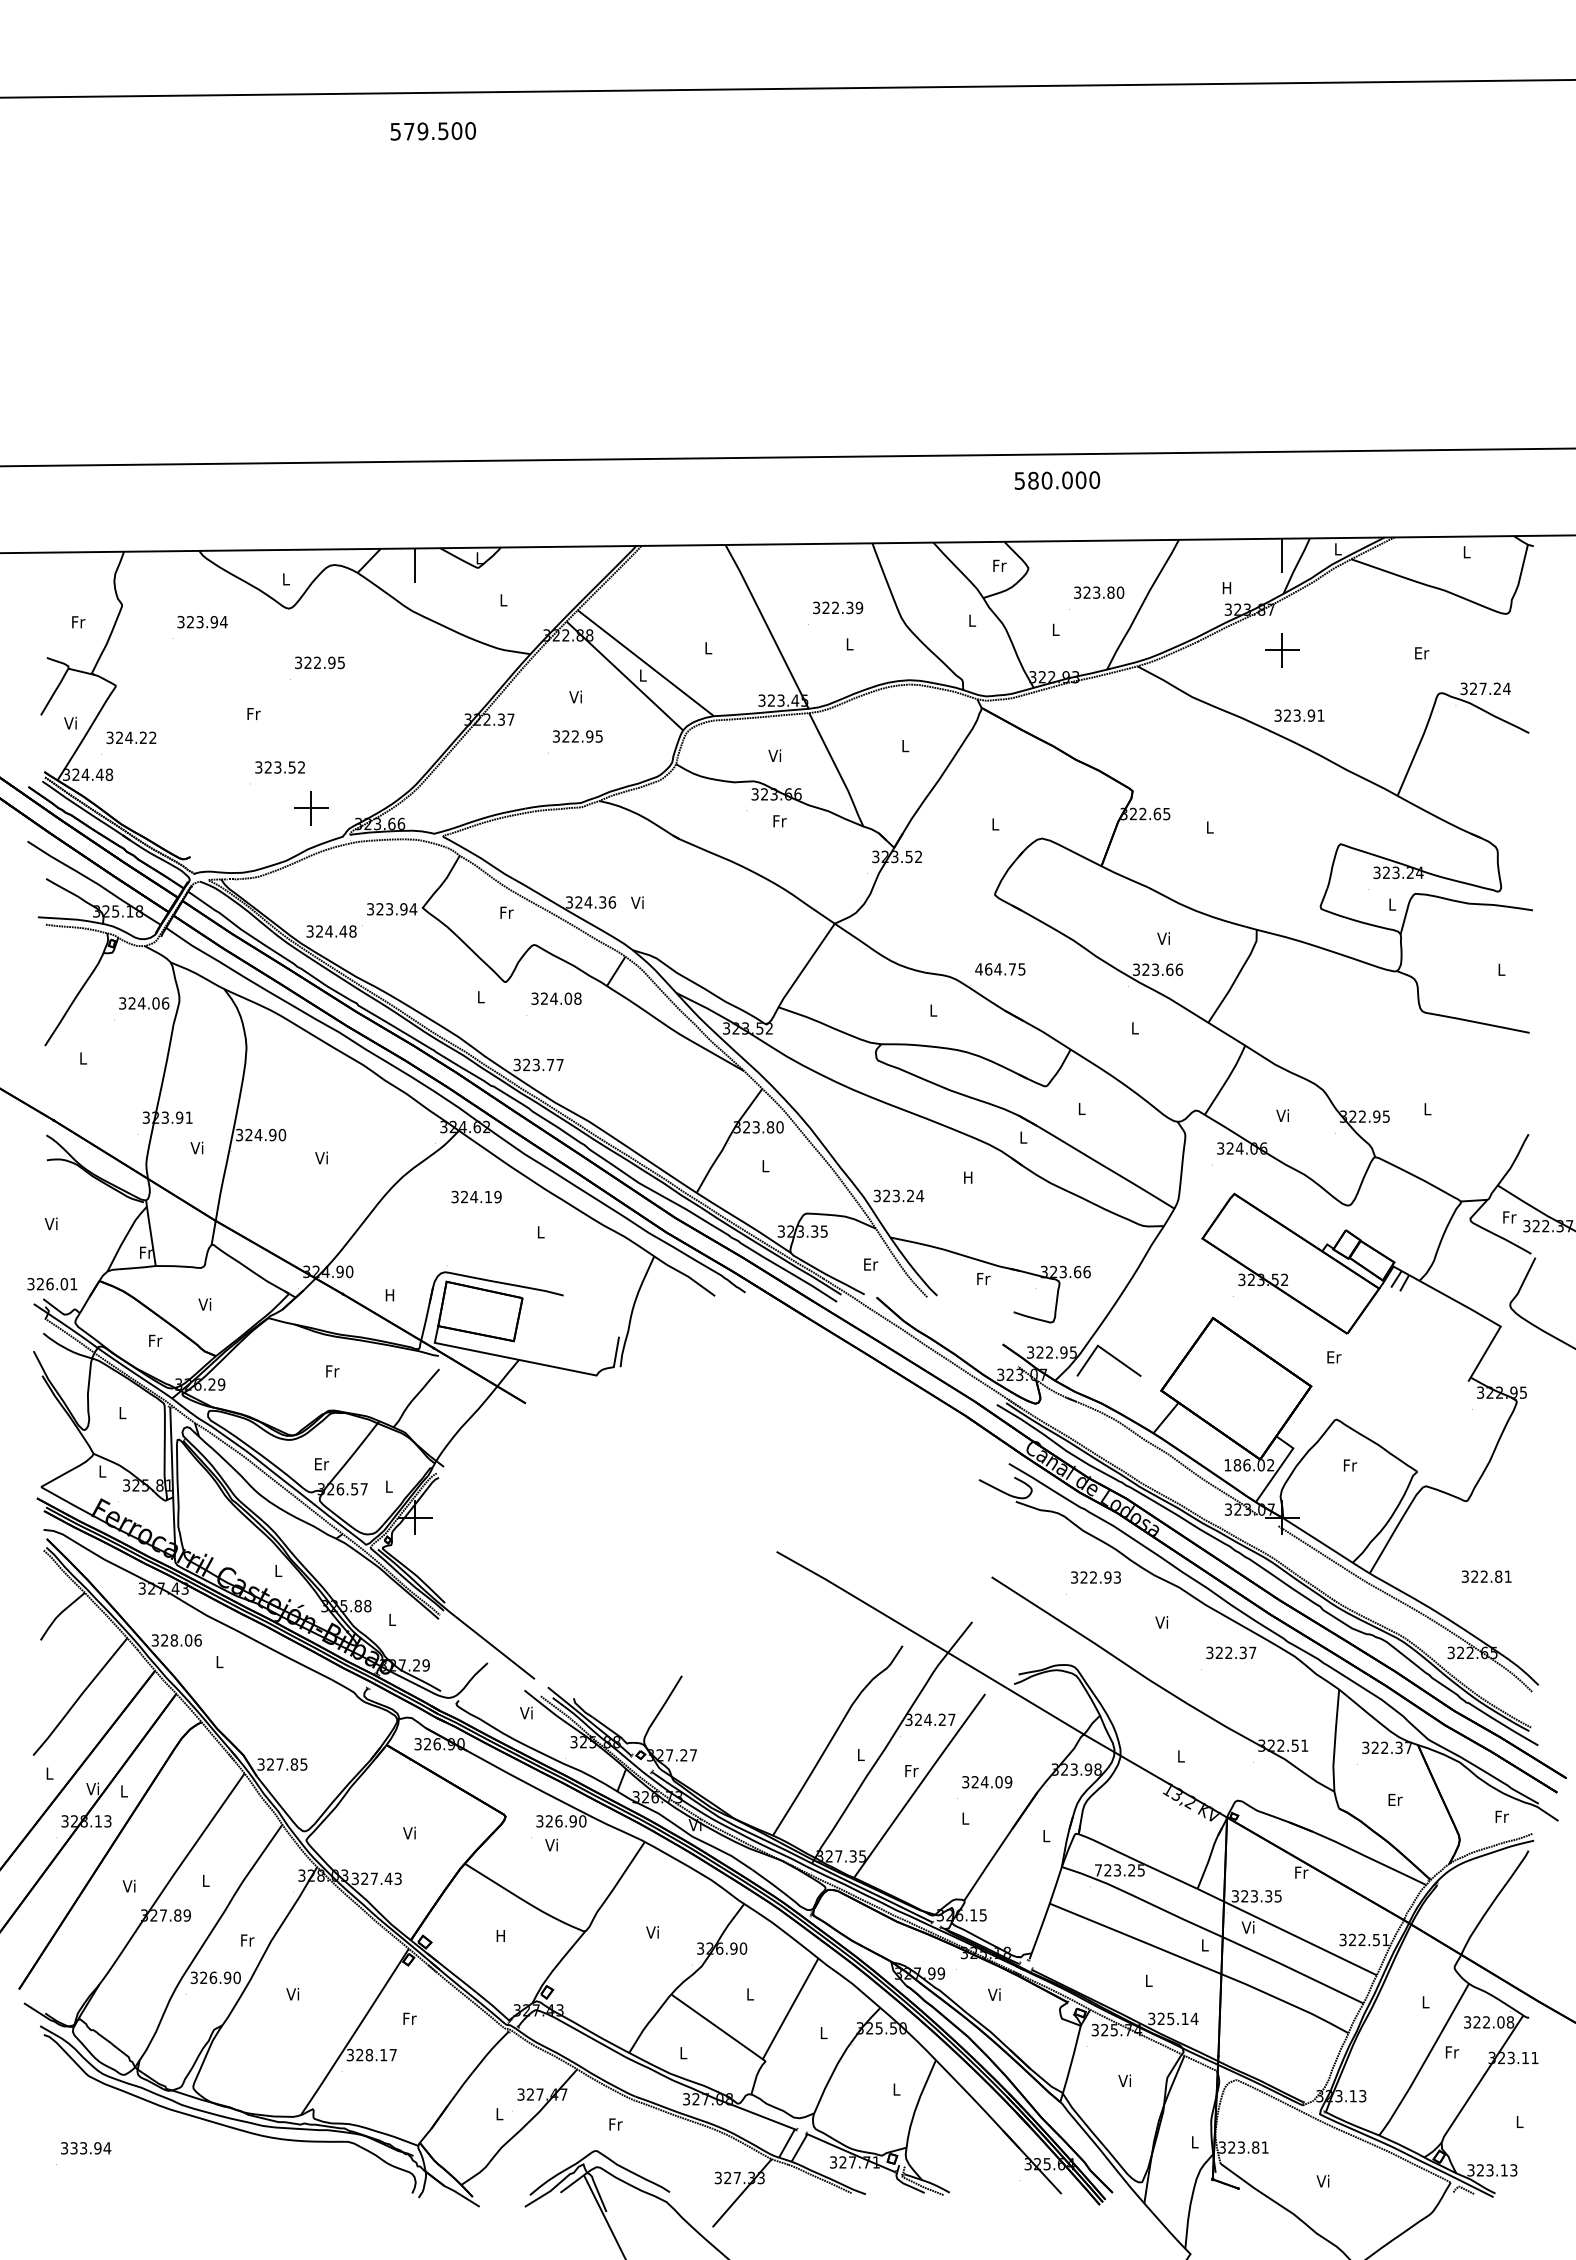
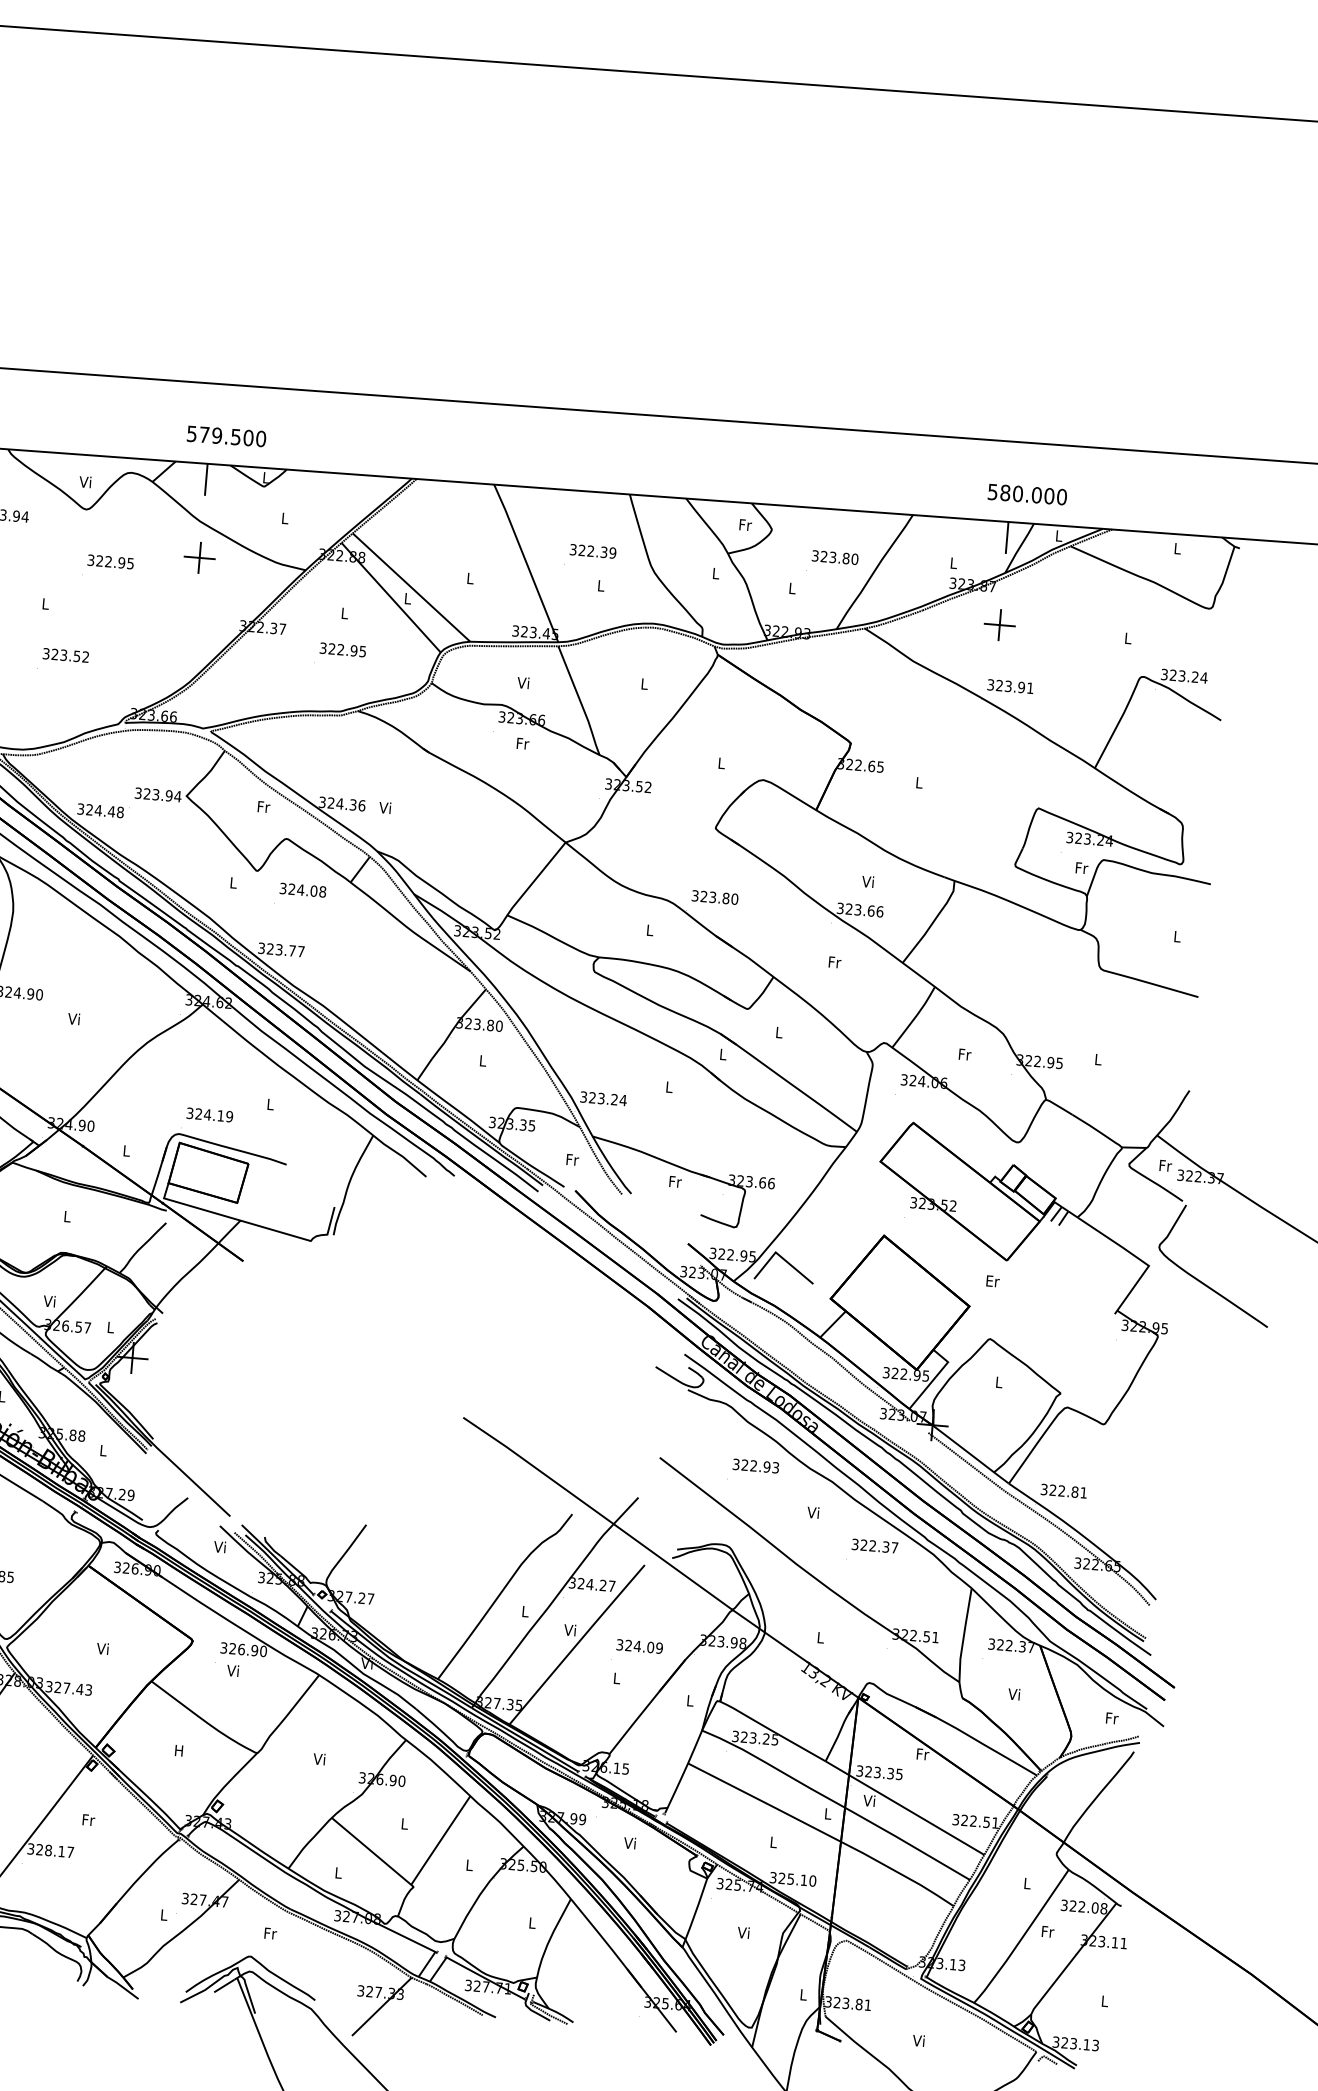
text: (432, 131) -> (225, 436), moved
text: (1057, 480) -> (1027, 494), moved
text: (284, 578) -> (84, 481), L -> Vi
text: (1226, 588) -> (953, 563), H -> L
text: (1422, 653) -> (1128, 638), Er -> L
text: (1482, 688) -> (1181, 675), 327.24 -> 323.24
text: (575, 696) -> (343, 612), Vi -> L
text: (253, 714) -> (45, 604), Fr -> L
part: (311, 808) -> (199, 557), moved
text: (1392, 904) -> (1081, 868), L -> Fr
text: (1000, 969) -> (715, 897), 464.75 -> 323.80
text: (1135, 1028) -> (835, 962), L -> Fr
text: (1283, 1115) -> (964, 1054), Vi -> Fr
text: (968, 1177) -> (669, 1087), H -> L
text: (476, 1196) -> (209, 1114), moved
text: (871, 1264) -> (573, 1159), Er -> Fr
text: (389, 1295) -> (125, 1151), H -> L
text: (332, 1371) -> (67, 1216), Fr -> L
text: (321, 1463) -> (50, 1300), Er -> Vi
text: (1249, 1465) -> (906, 1374), 186.02 -> 322.95
text: (1350, 1465) -> (999, 1382), Fr -> L
text: (1486, 1576) -> (1063, 1491), moved
text: (911, 1770) -> (570, 1629), Fr -> Vi
text: (1395, 1799) -> (1015, 1694), Er -> Vi
text: (1097, 1870) -> (734, 1736), 723.25 -> 323.25
text: (1194, 2018) -> (812, 1880), 325.14 -> 325.10

